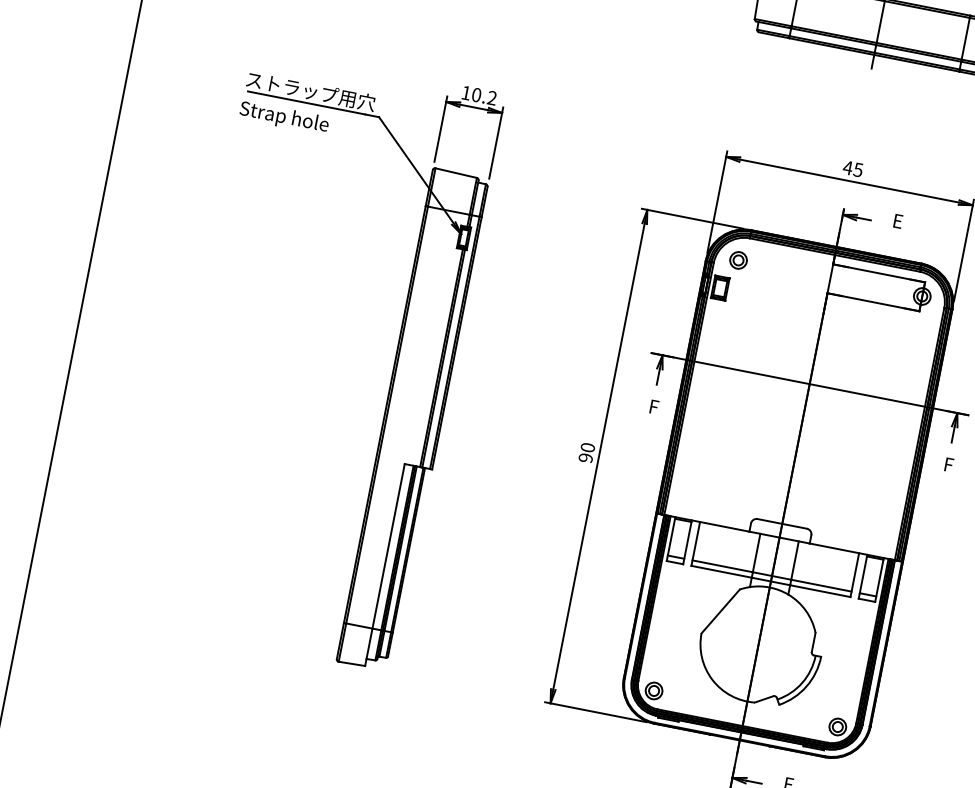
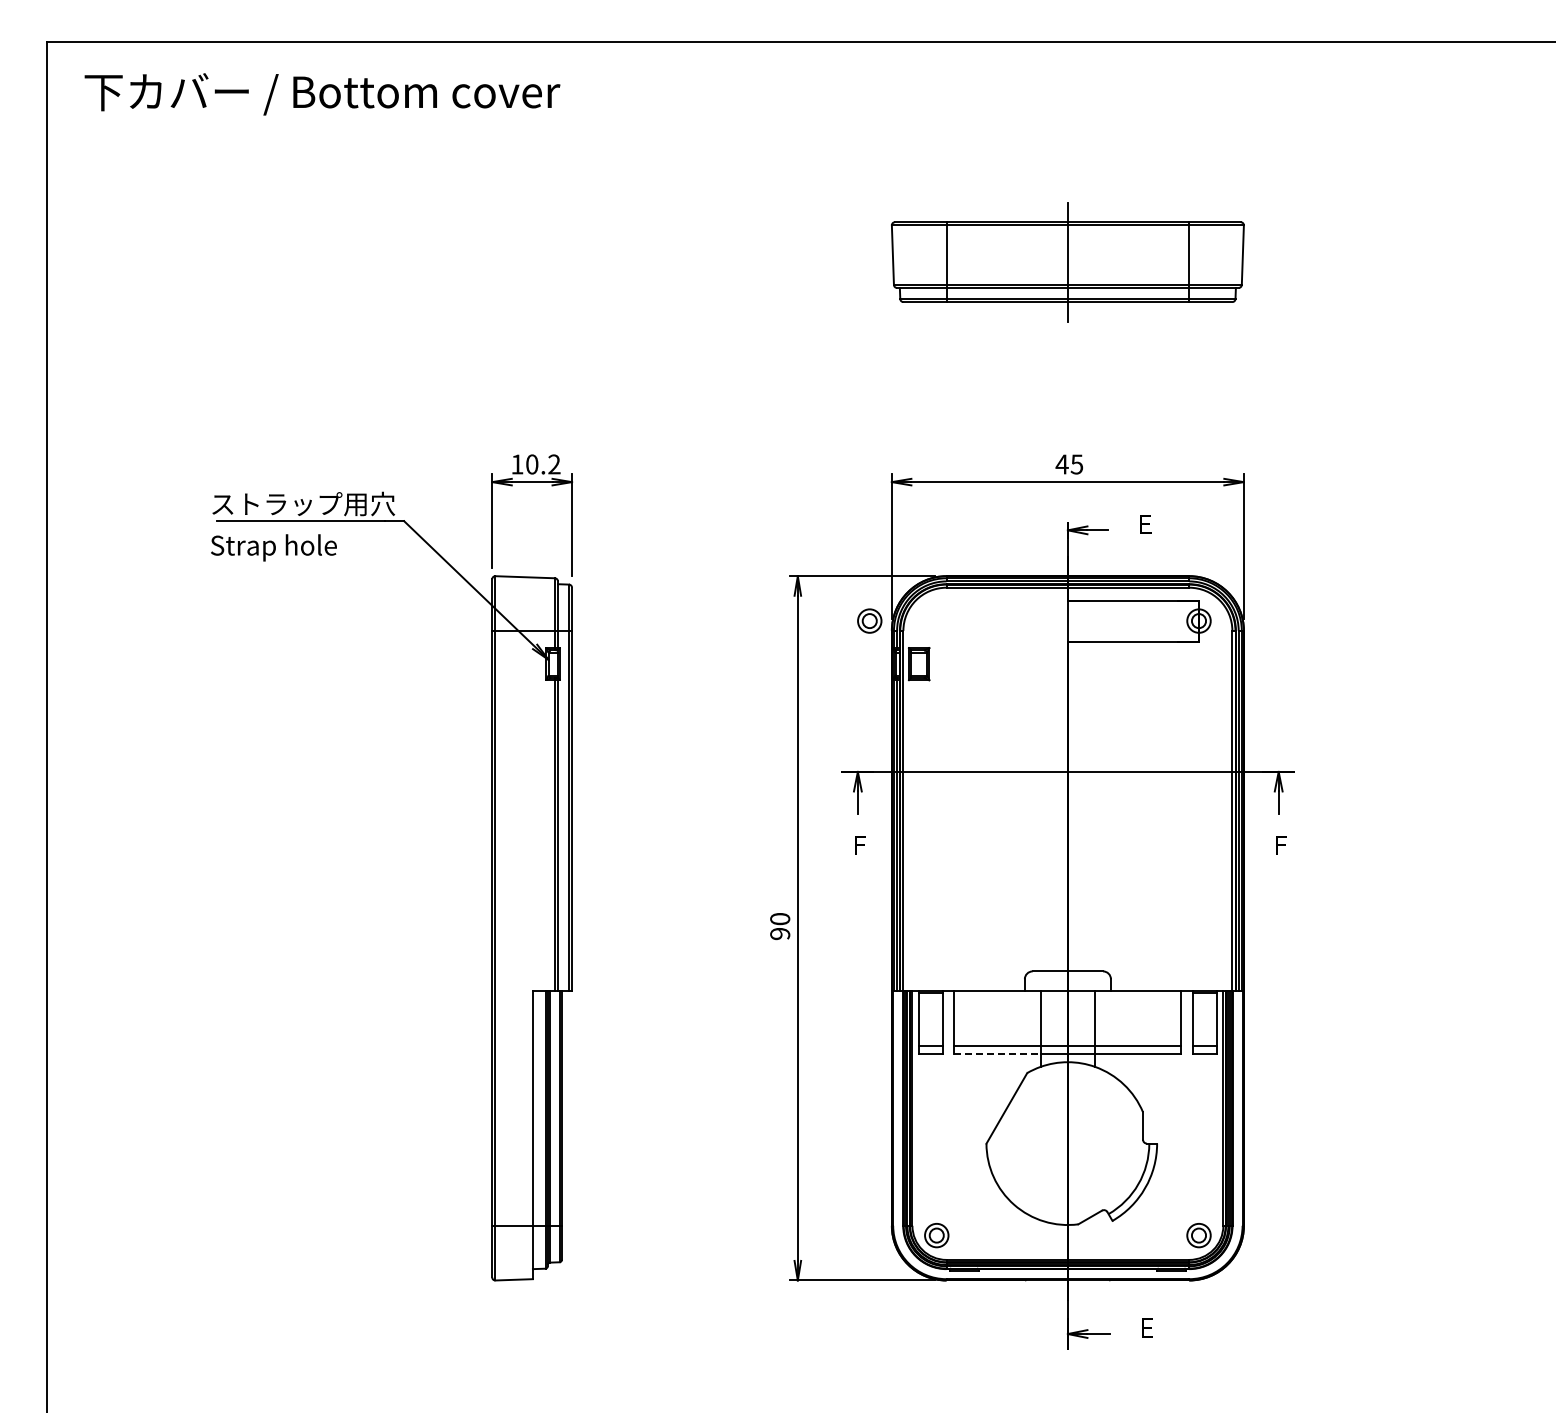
part: (738, 259) -> (869, 620), moved
line: (721, 571) -> (997, 1053), solid -> dashed

